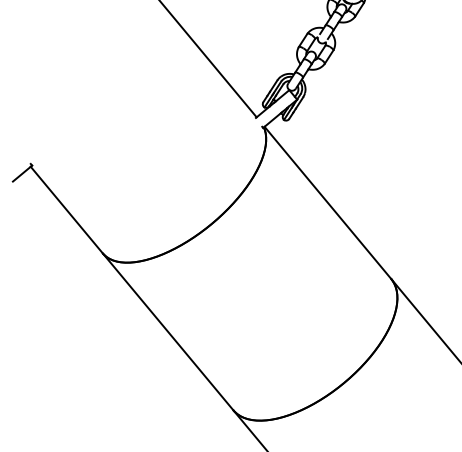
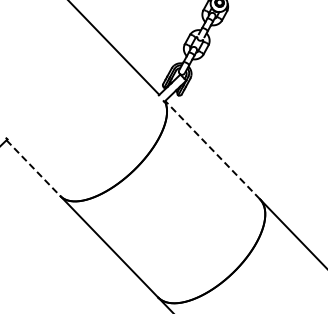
line: (327, 202) -> (212, 149), solid -> dashed
line: (66, 210) -> (33, 168), solid -> dashed

